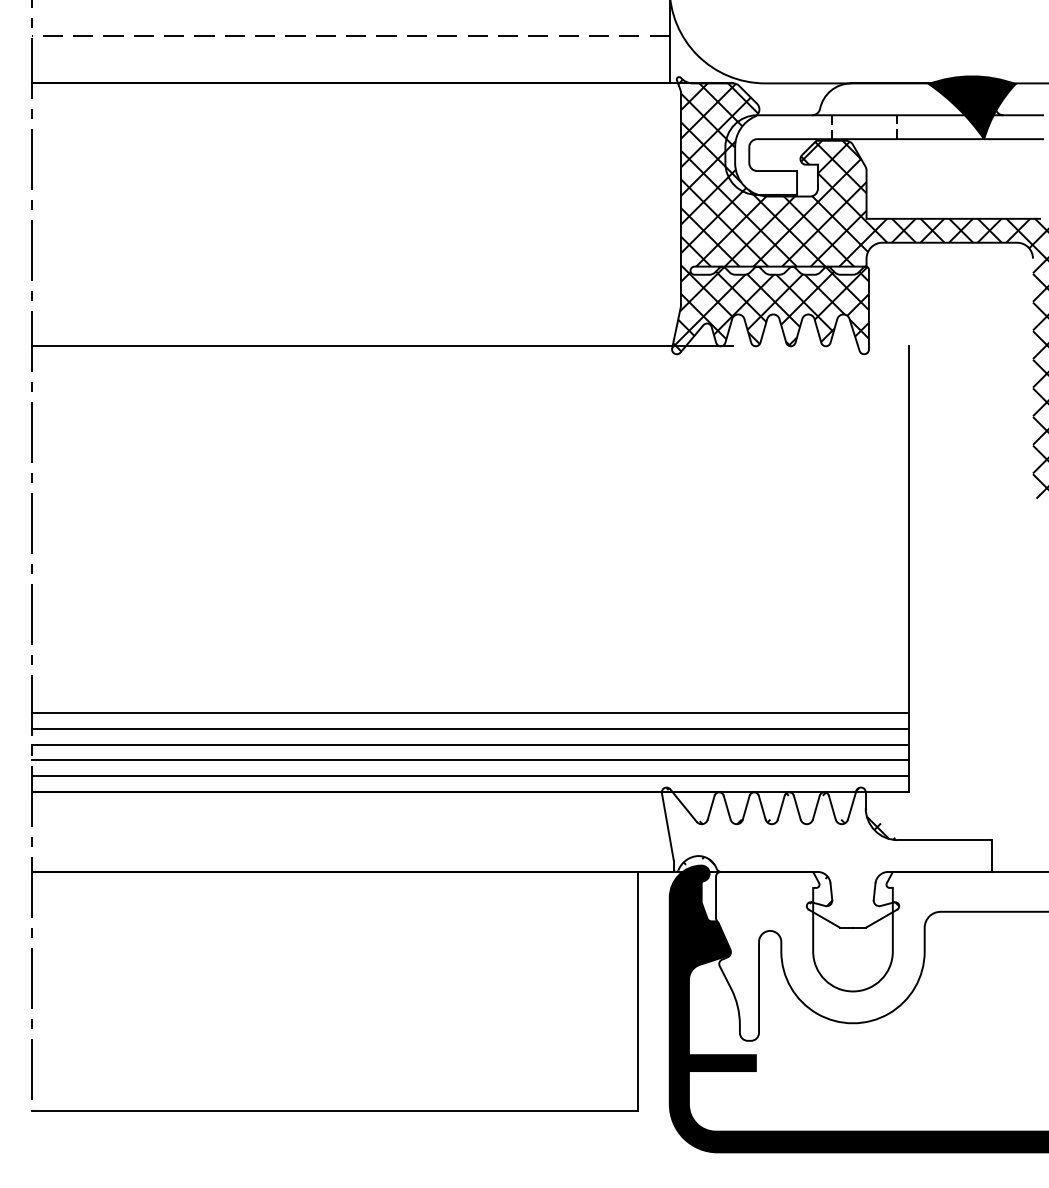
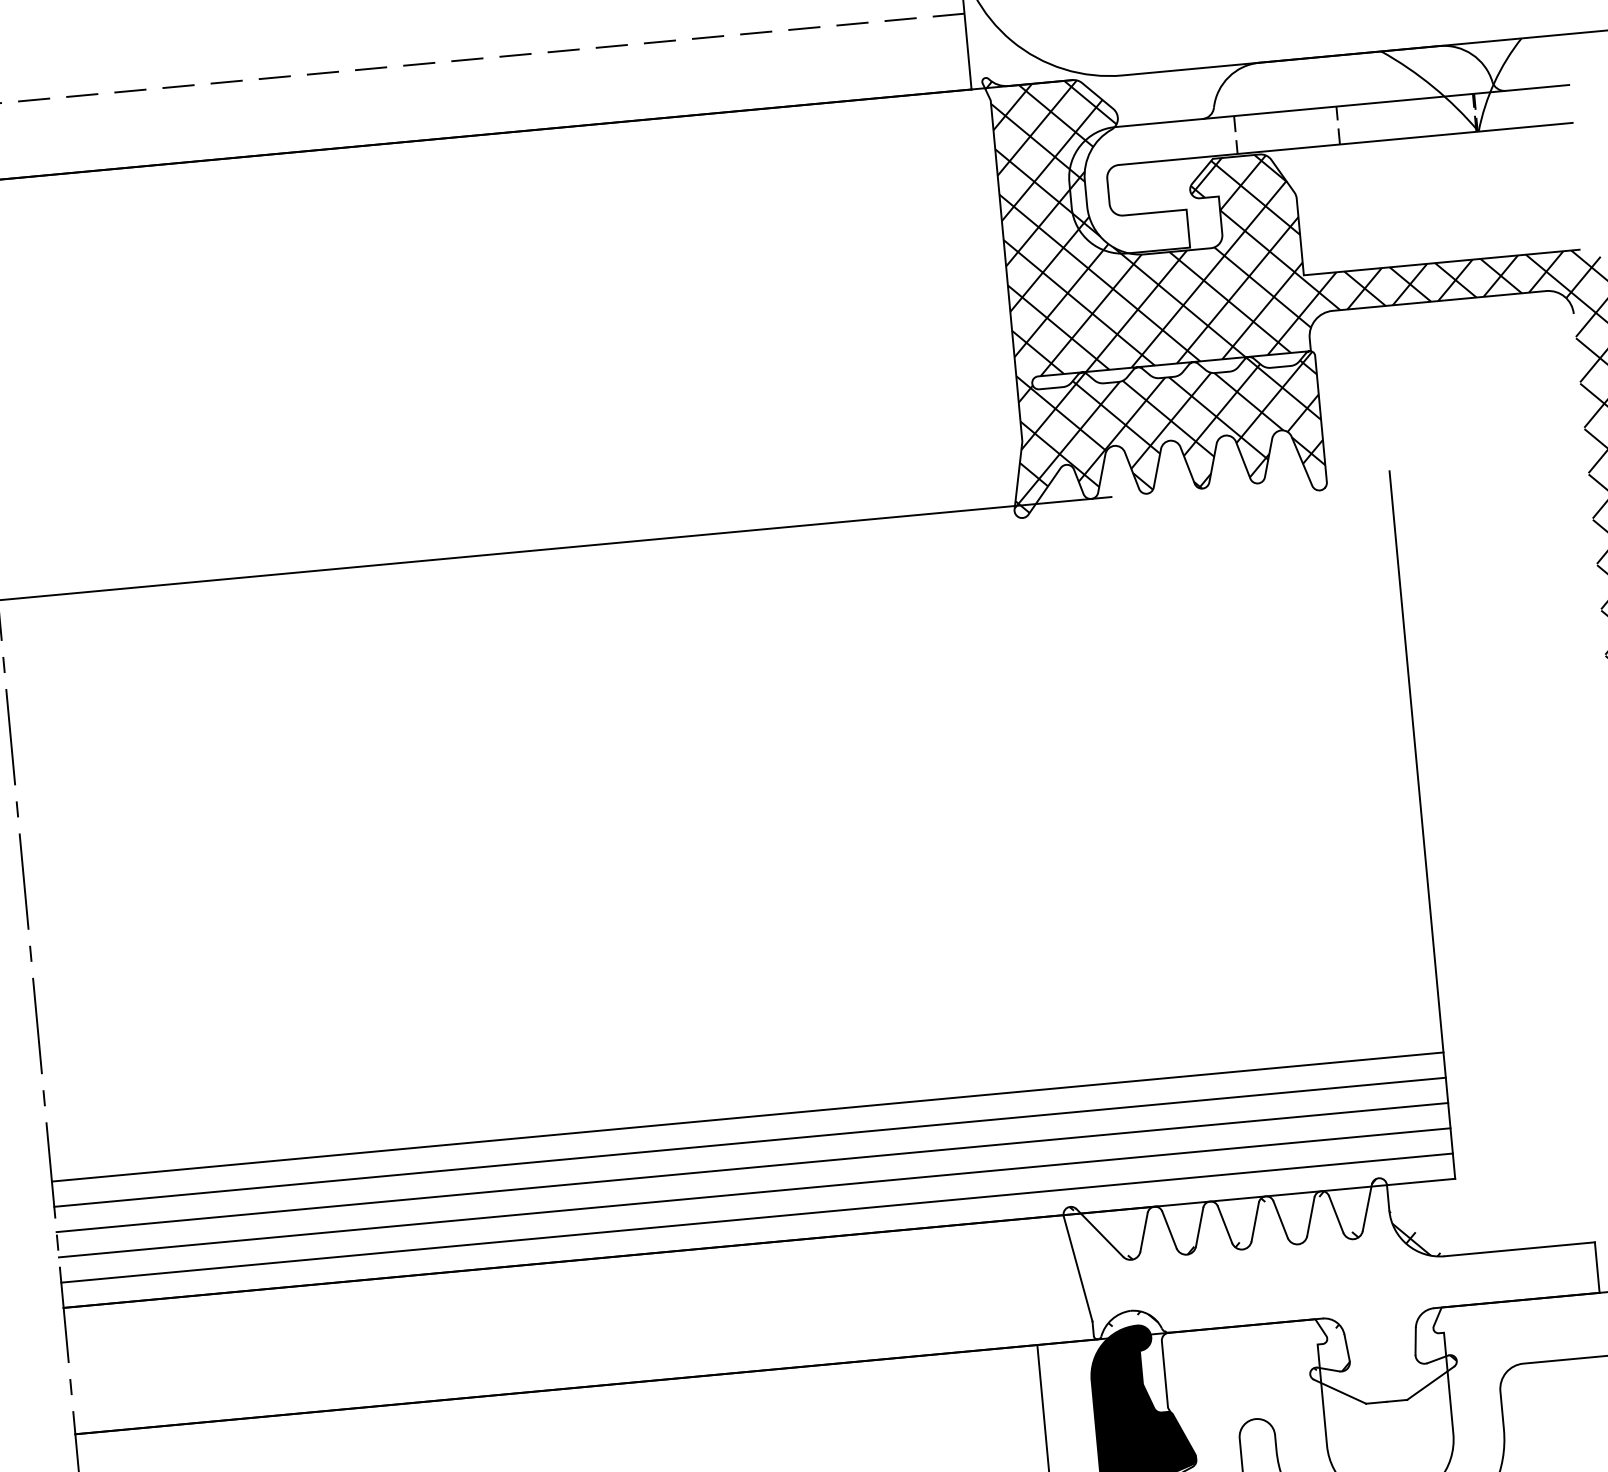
fill: (971, 107) -> (1453, 83), removed

